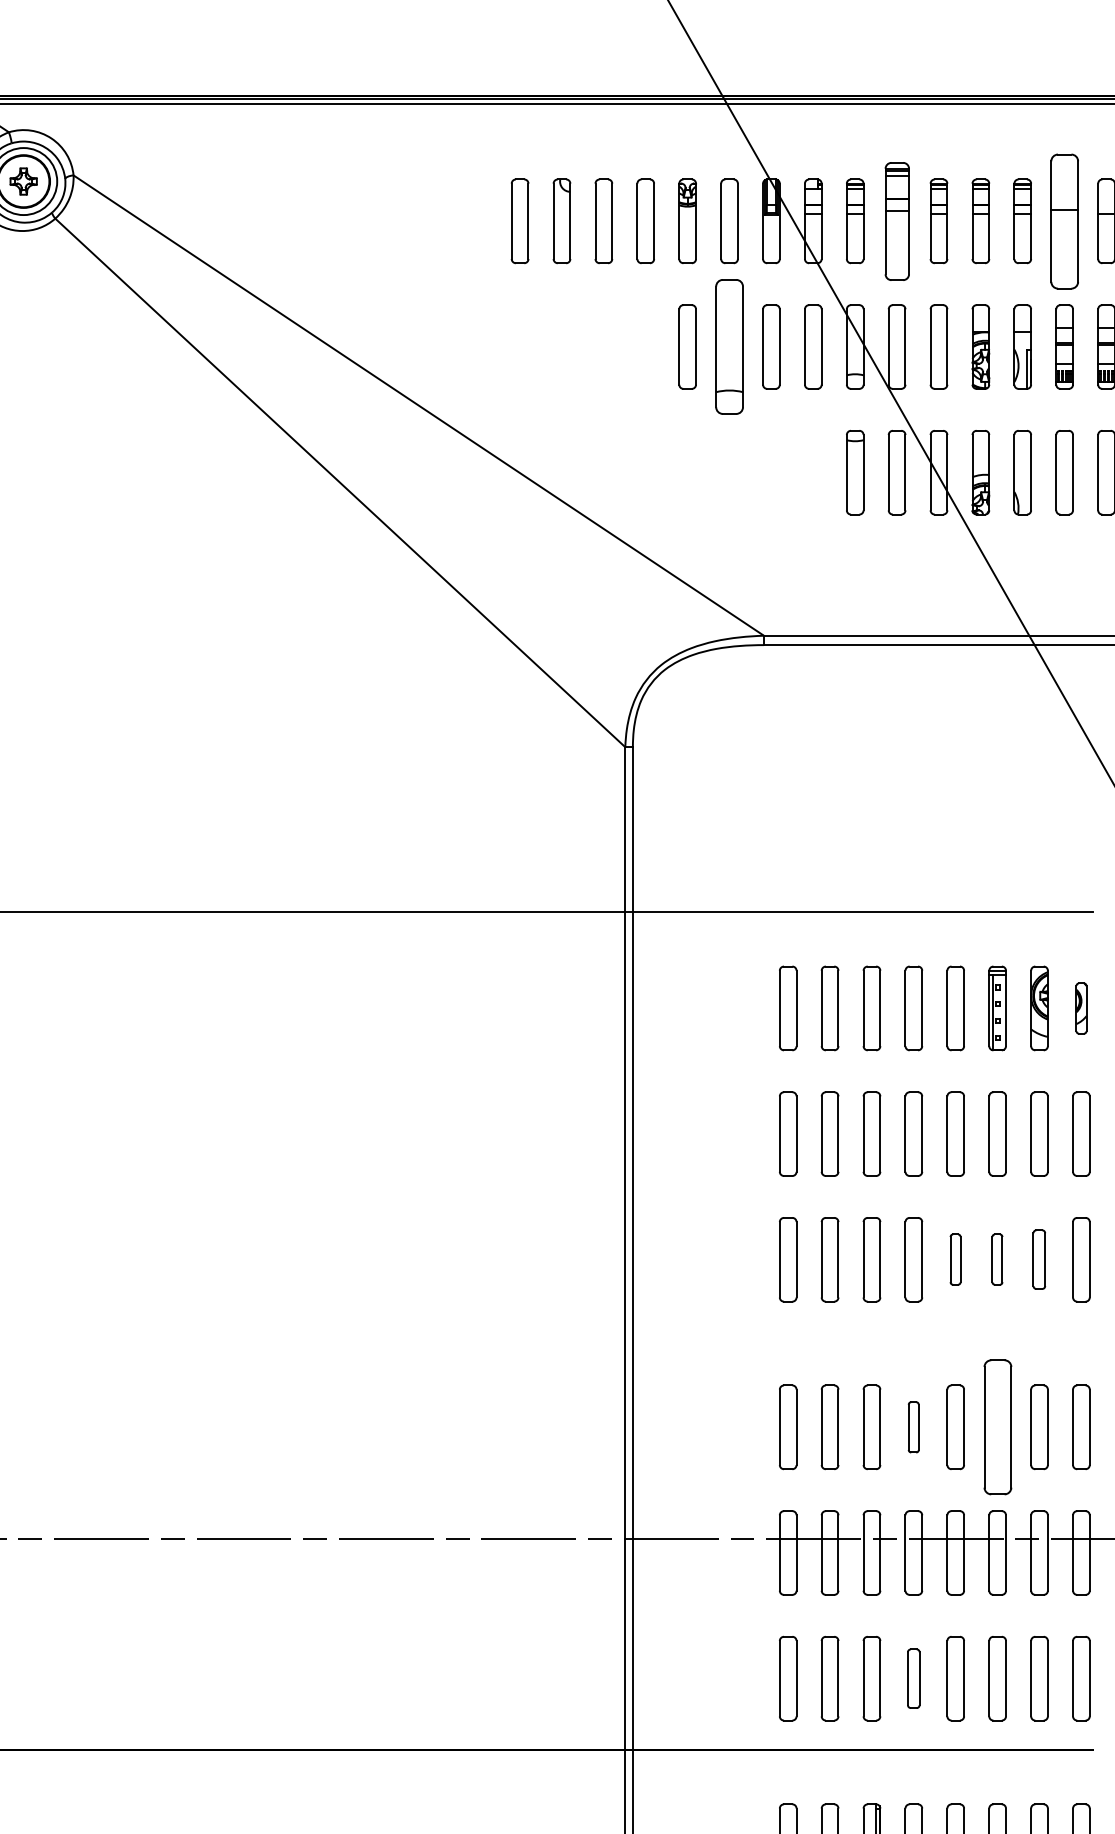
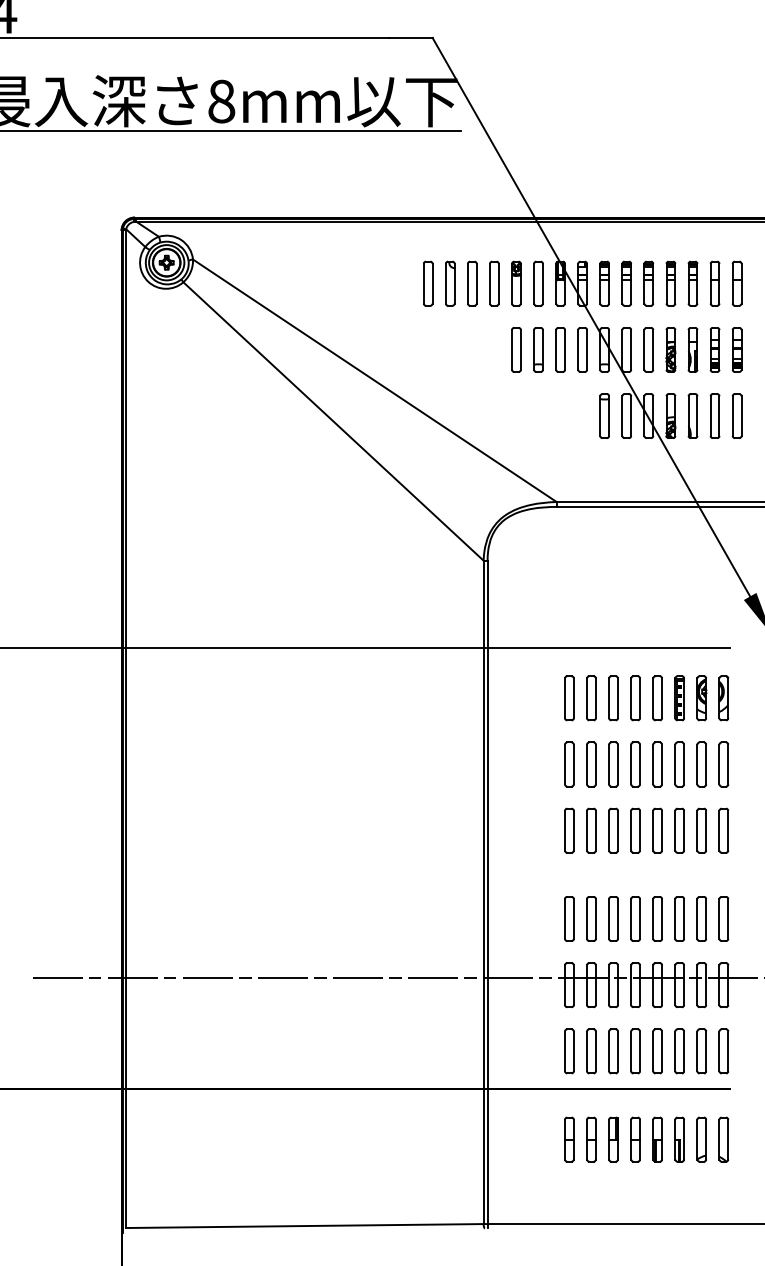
part: (896, 220) -> (626, 283), size x0.71
part: (1063, 220) -> (714, 283), size x0.62
part: (729, 346) -> (538, 349), size x0.62
part: (1080, 1008) -> (723, 698), size x1.67
part: (955, 1259) -> (657, 830), size x1.67
part: (997, 1259) -> (679, 830), size x1.67
part: (1038, 1259) -> (701, 830), size x1.43
part: (913, 1426) -> (635, 918), size x1.67
part: (997, 1426) -> (679, 918), size x0.62
part: (913, 1678) -> (635, 1051), size x1.43

